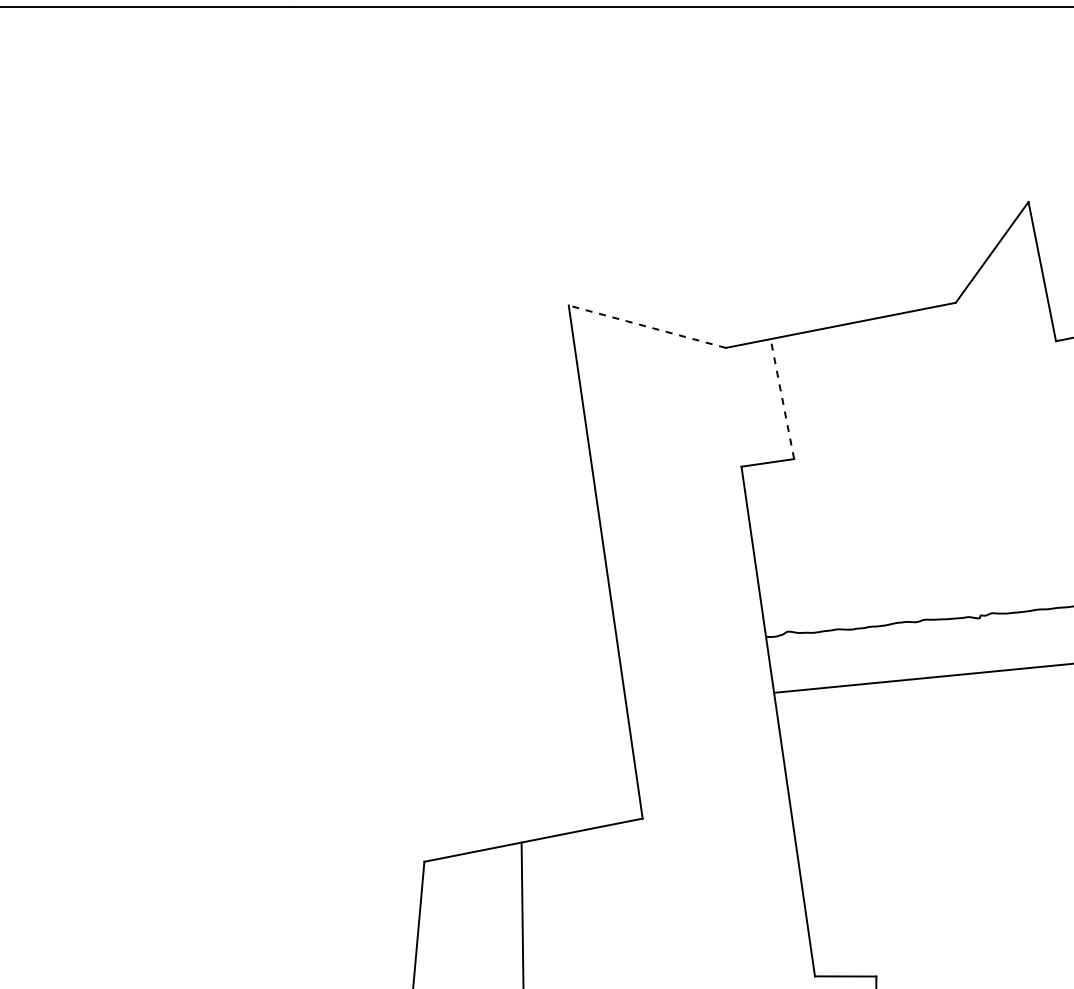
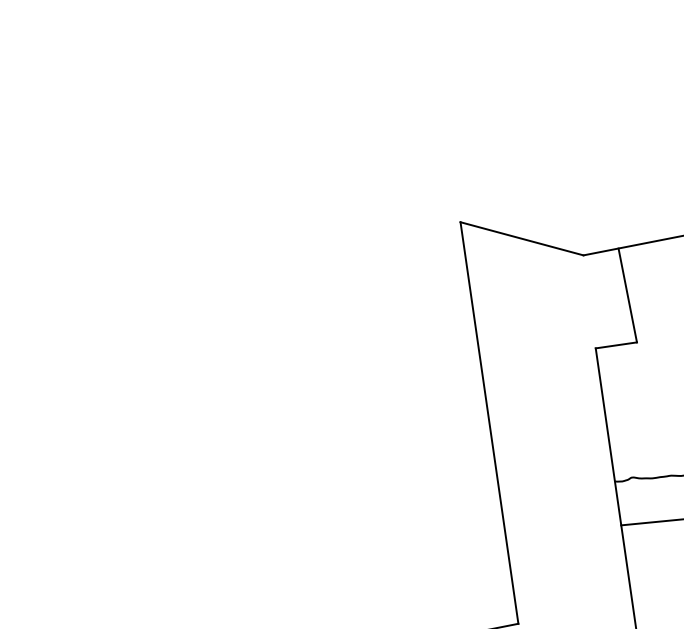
line: (646, 326) -> (521, 238), dashed -> solid
line: (782, 398) -> (627, 294), dashed -> solid

